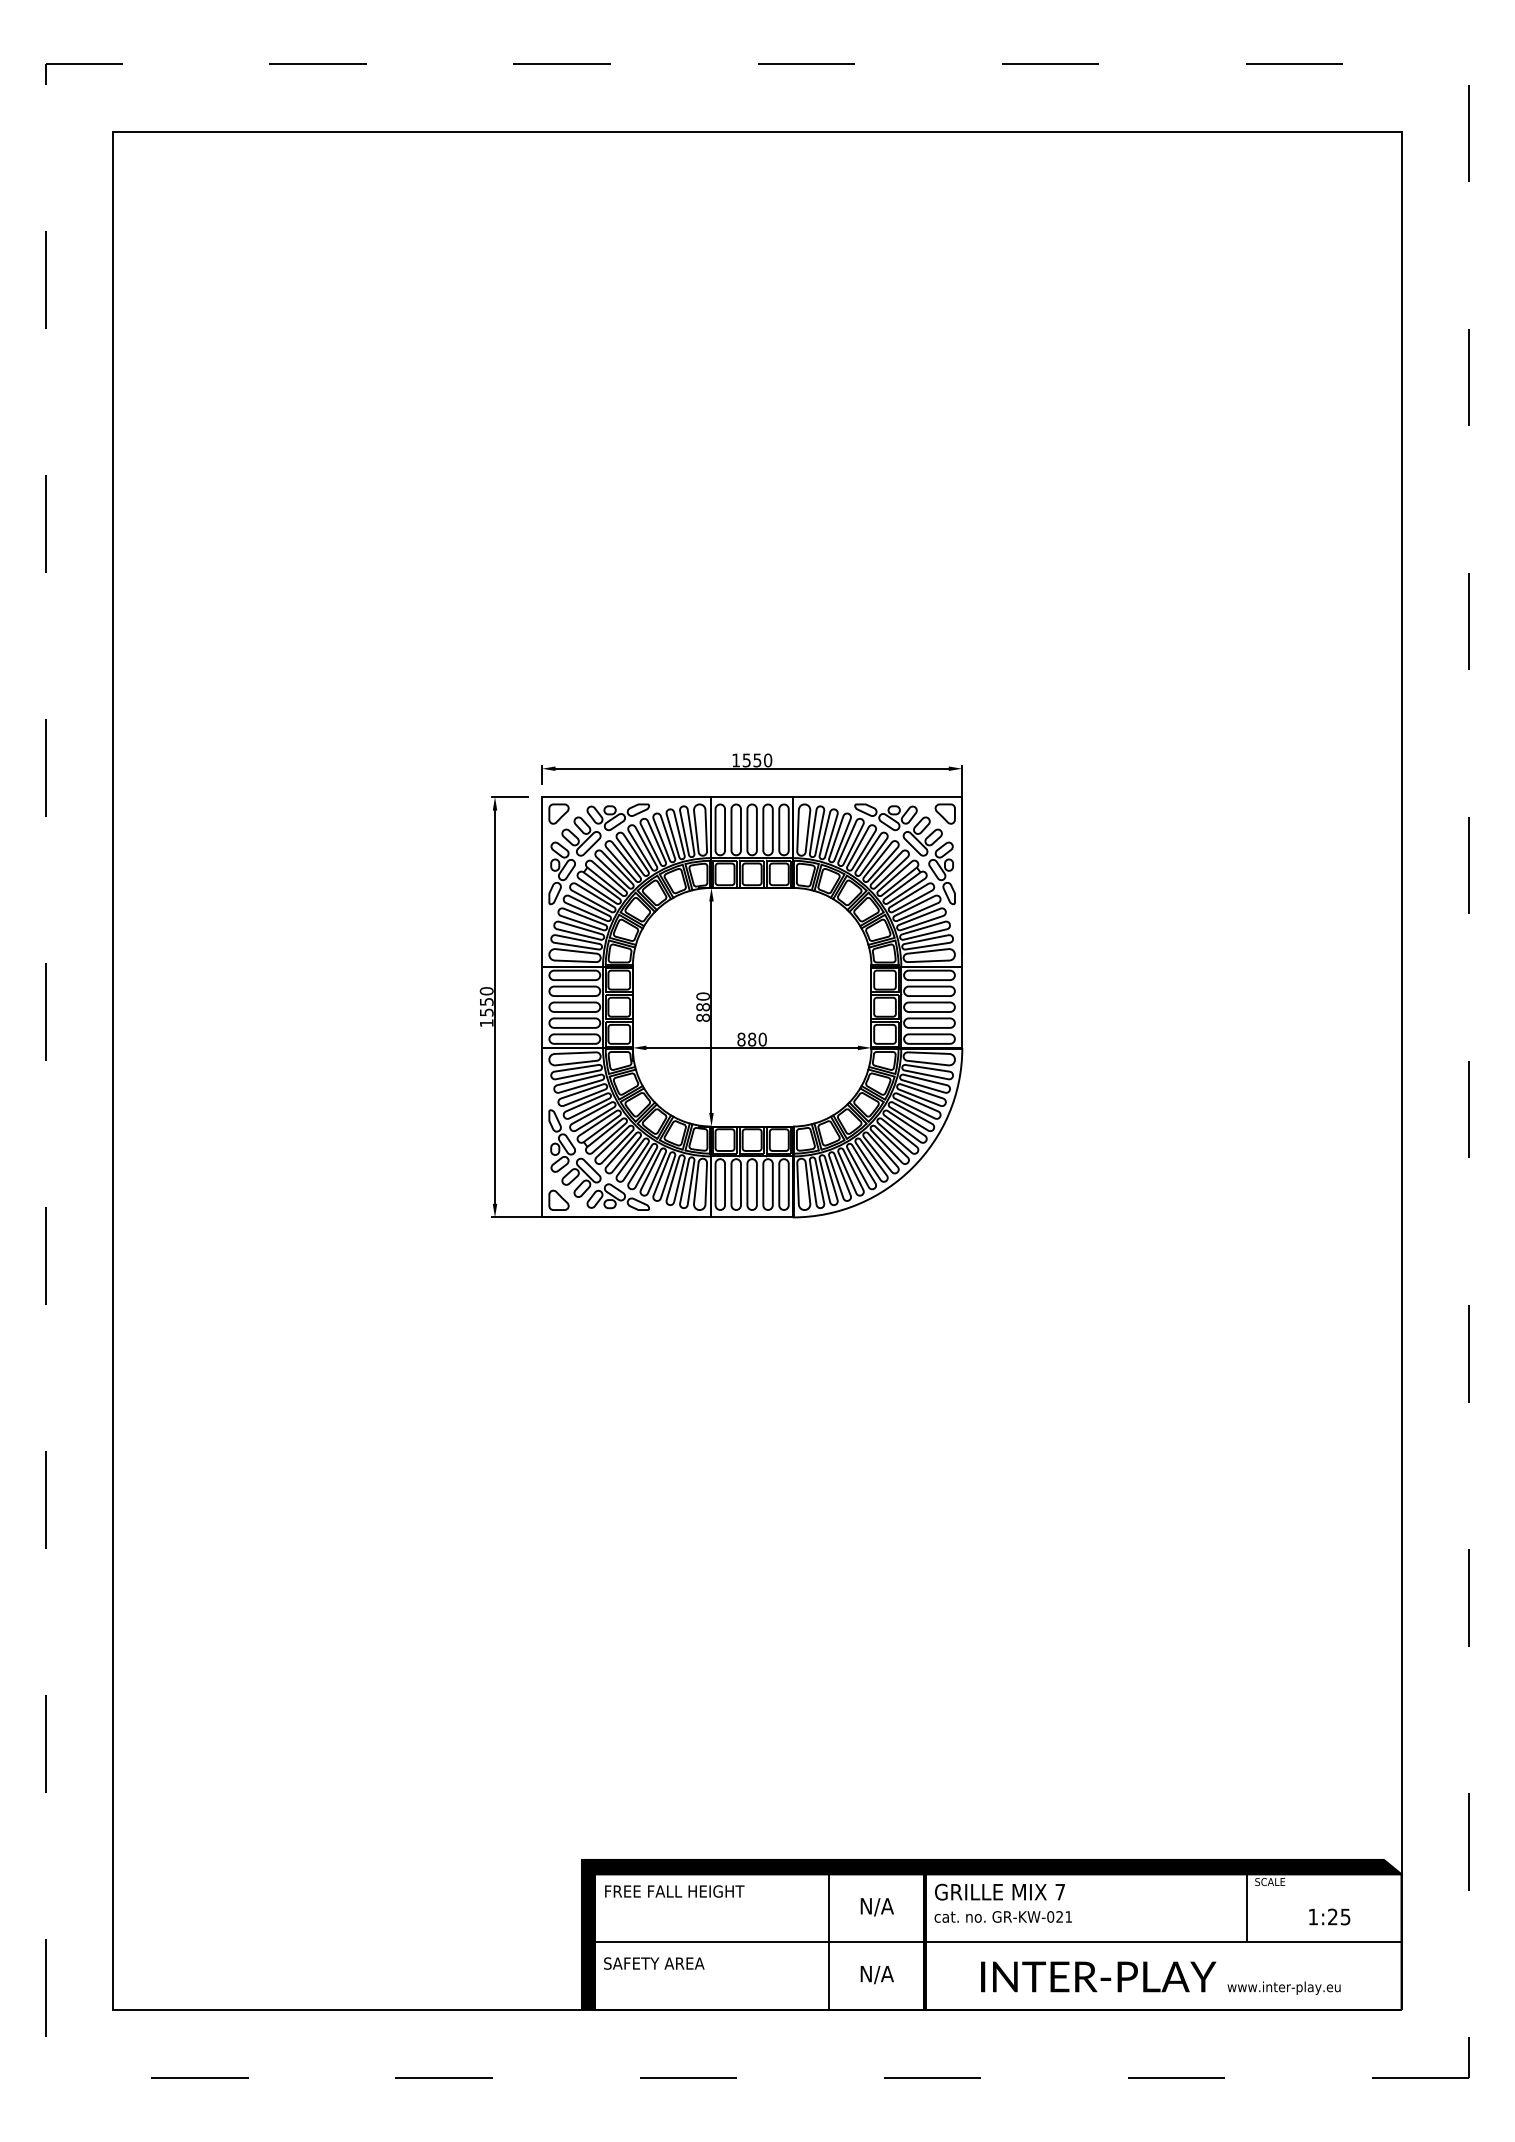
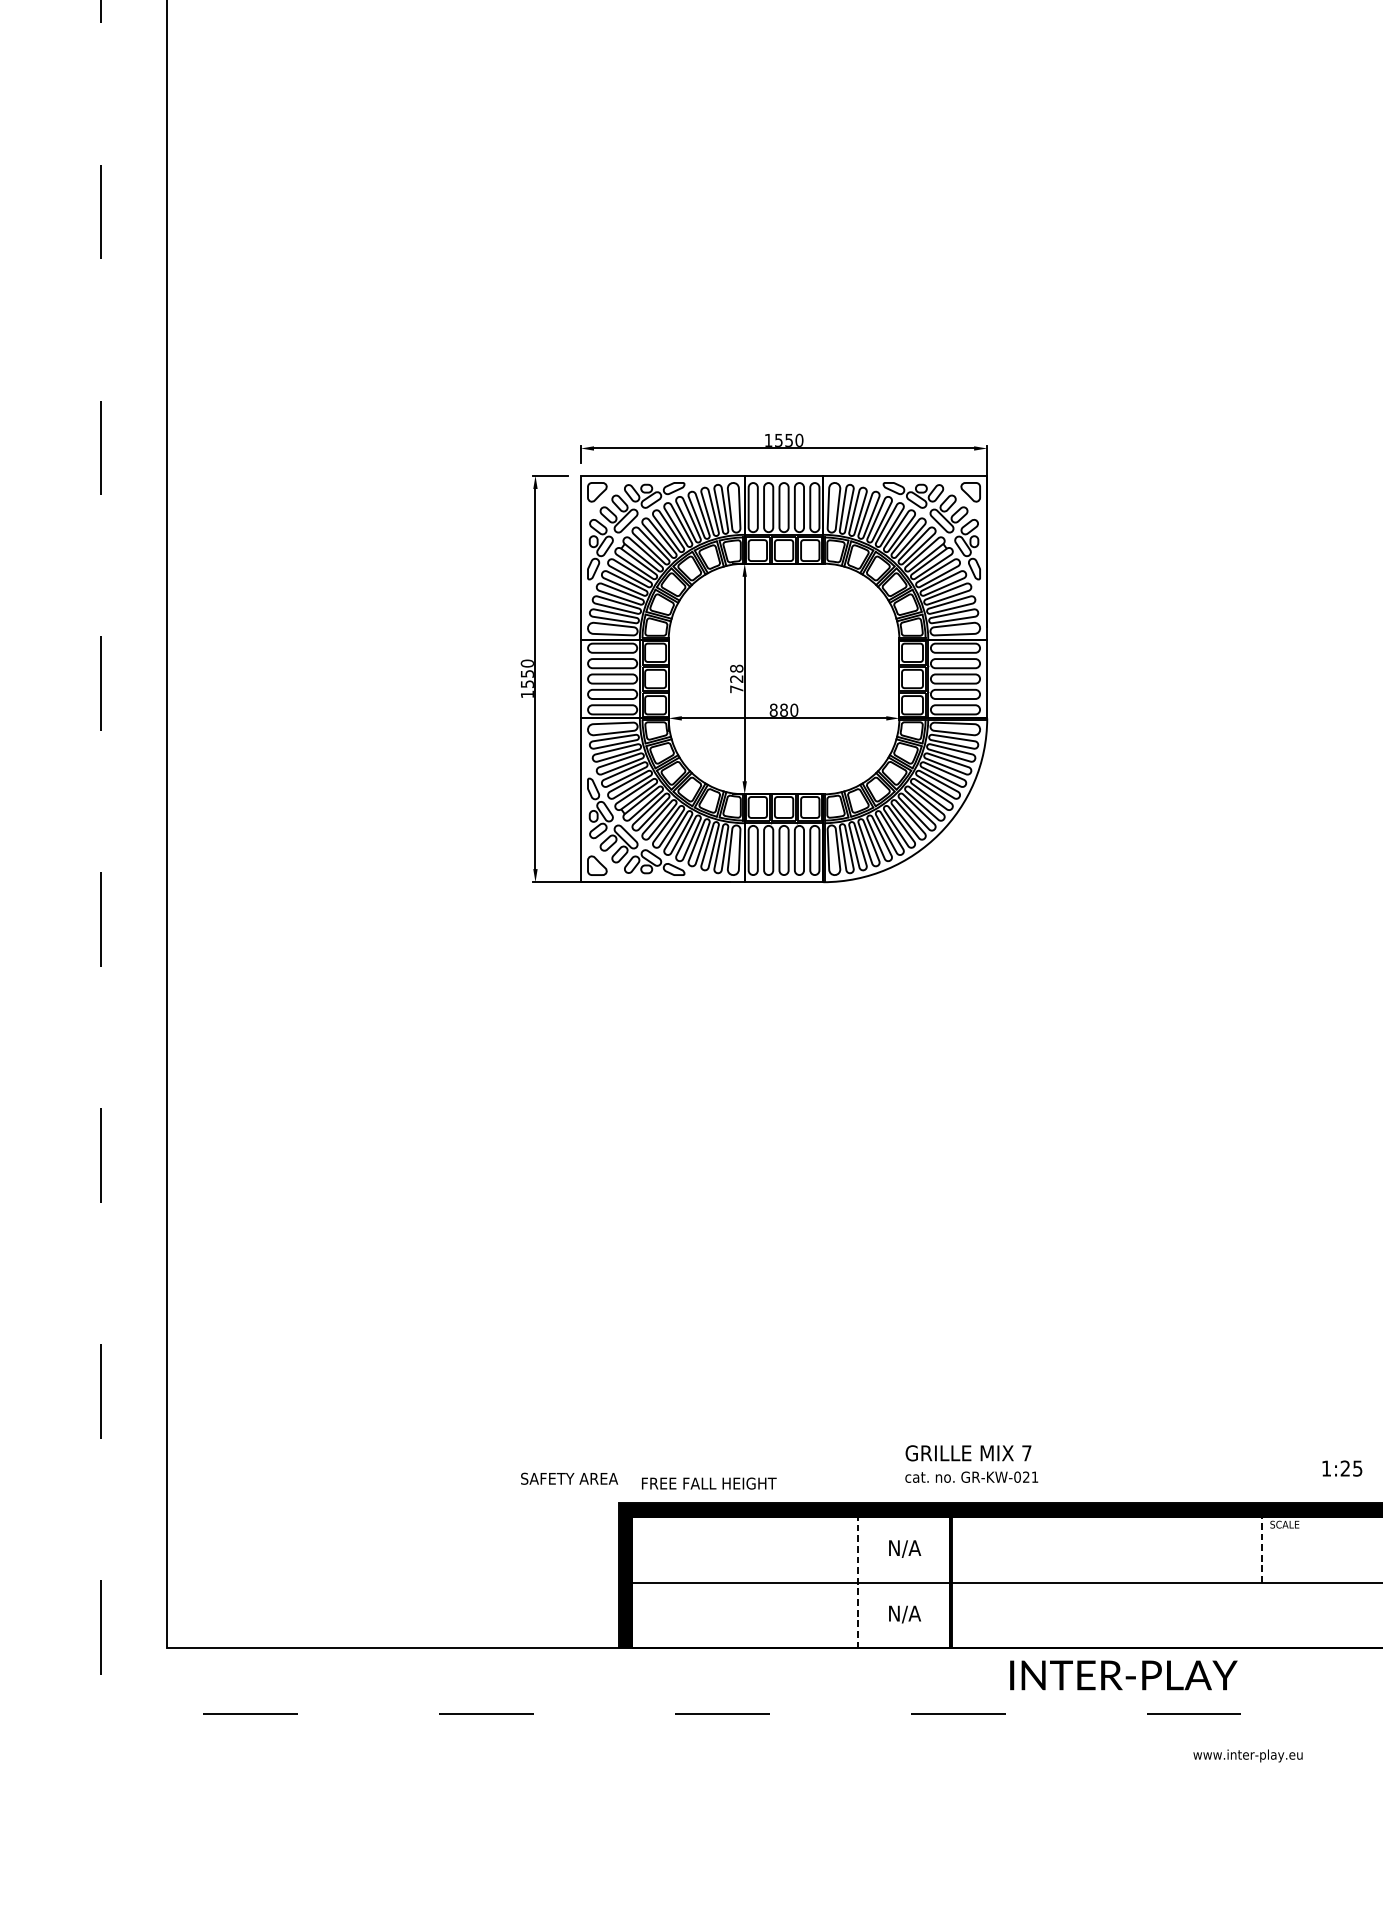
text: (702, 1006) -> (736, 678), 880 -> 728
text: (674, 1891) -> (708, 1483), moved
text: (1002, 1902) -> (970, 1463), moved
line: (1246, 1908) -> (1261, 1550), solid -> dashed
text: (1329, 1916) -> (1342, 1468), moved
line: (829, 1942) -> (858, 1583), solid -> dashed
text: (654, 1963) -> (569, 1478), moved
text: (1098, 1976) -> (1123, 1674), moved
text: (1283, 1987) -> (1247, 1755), moved

